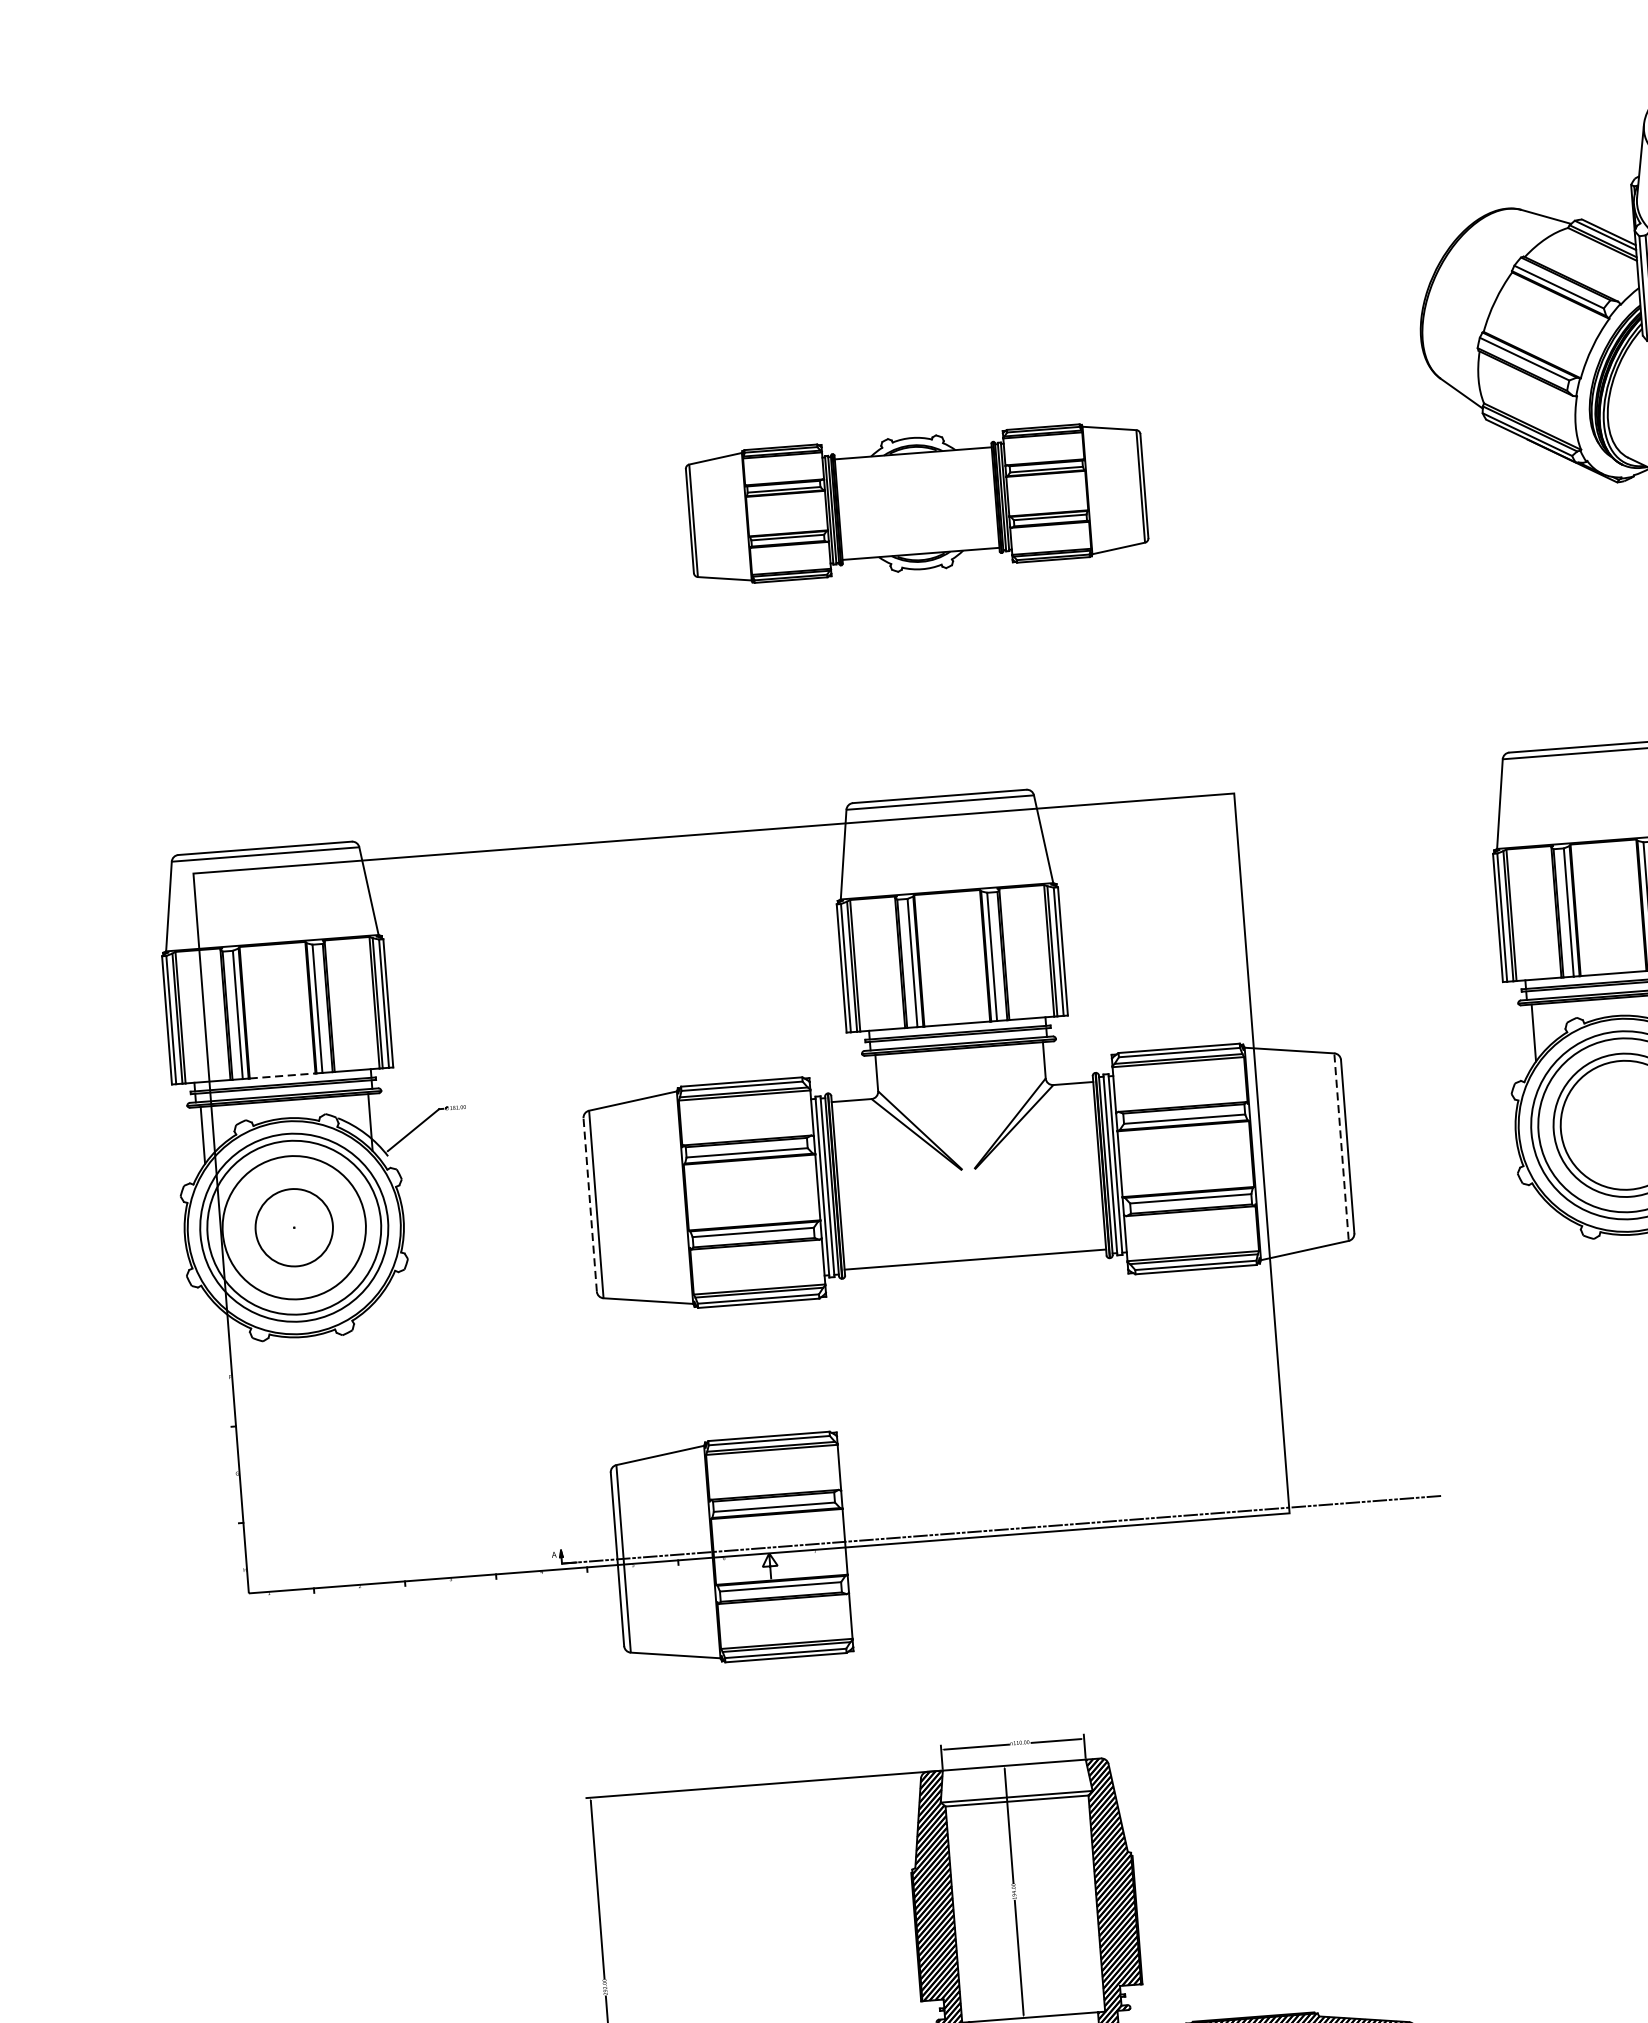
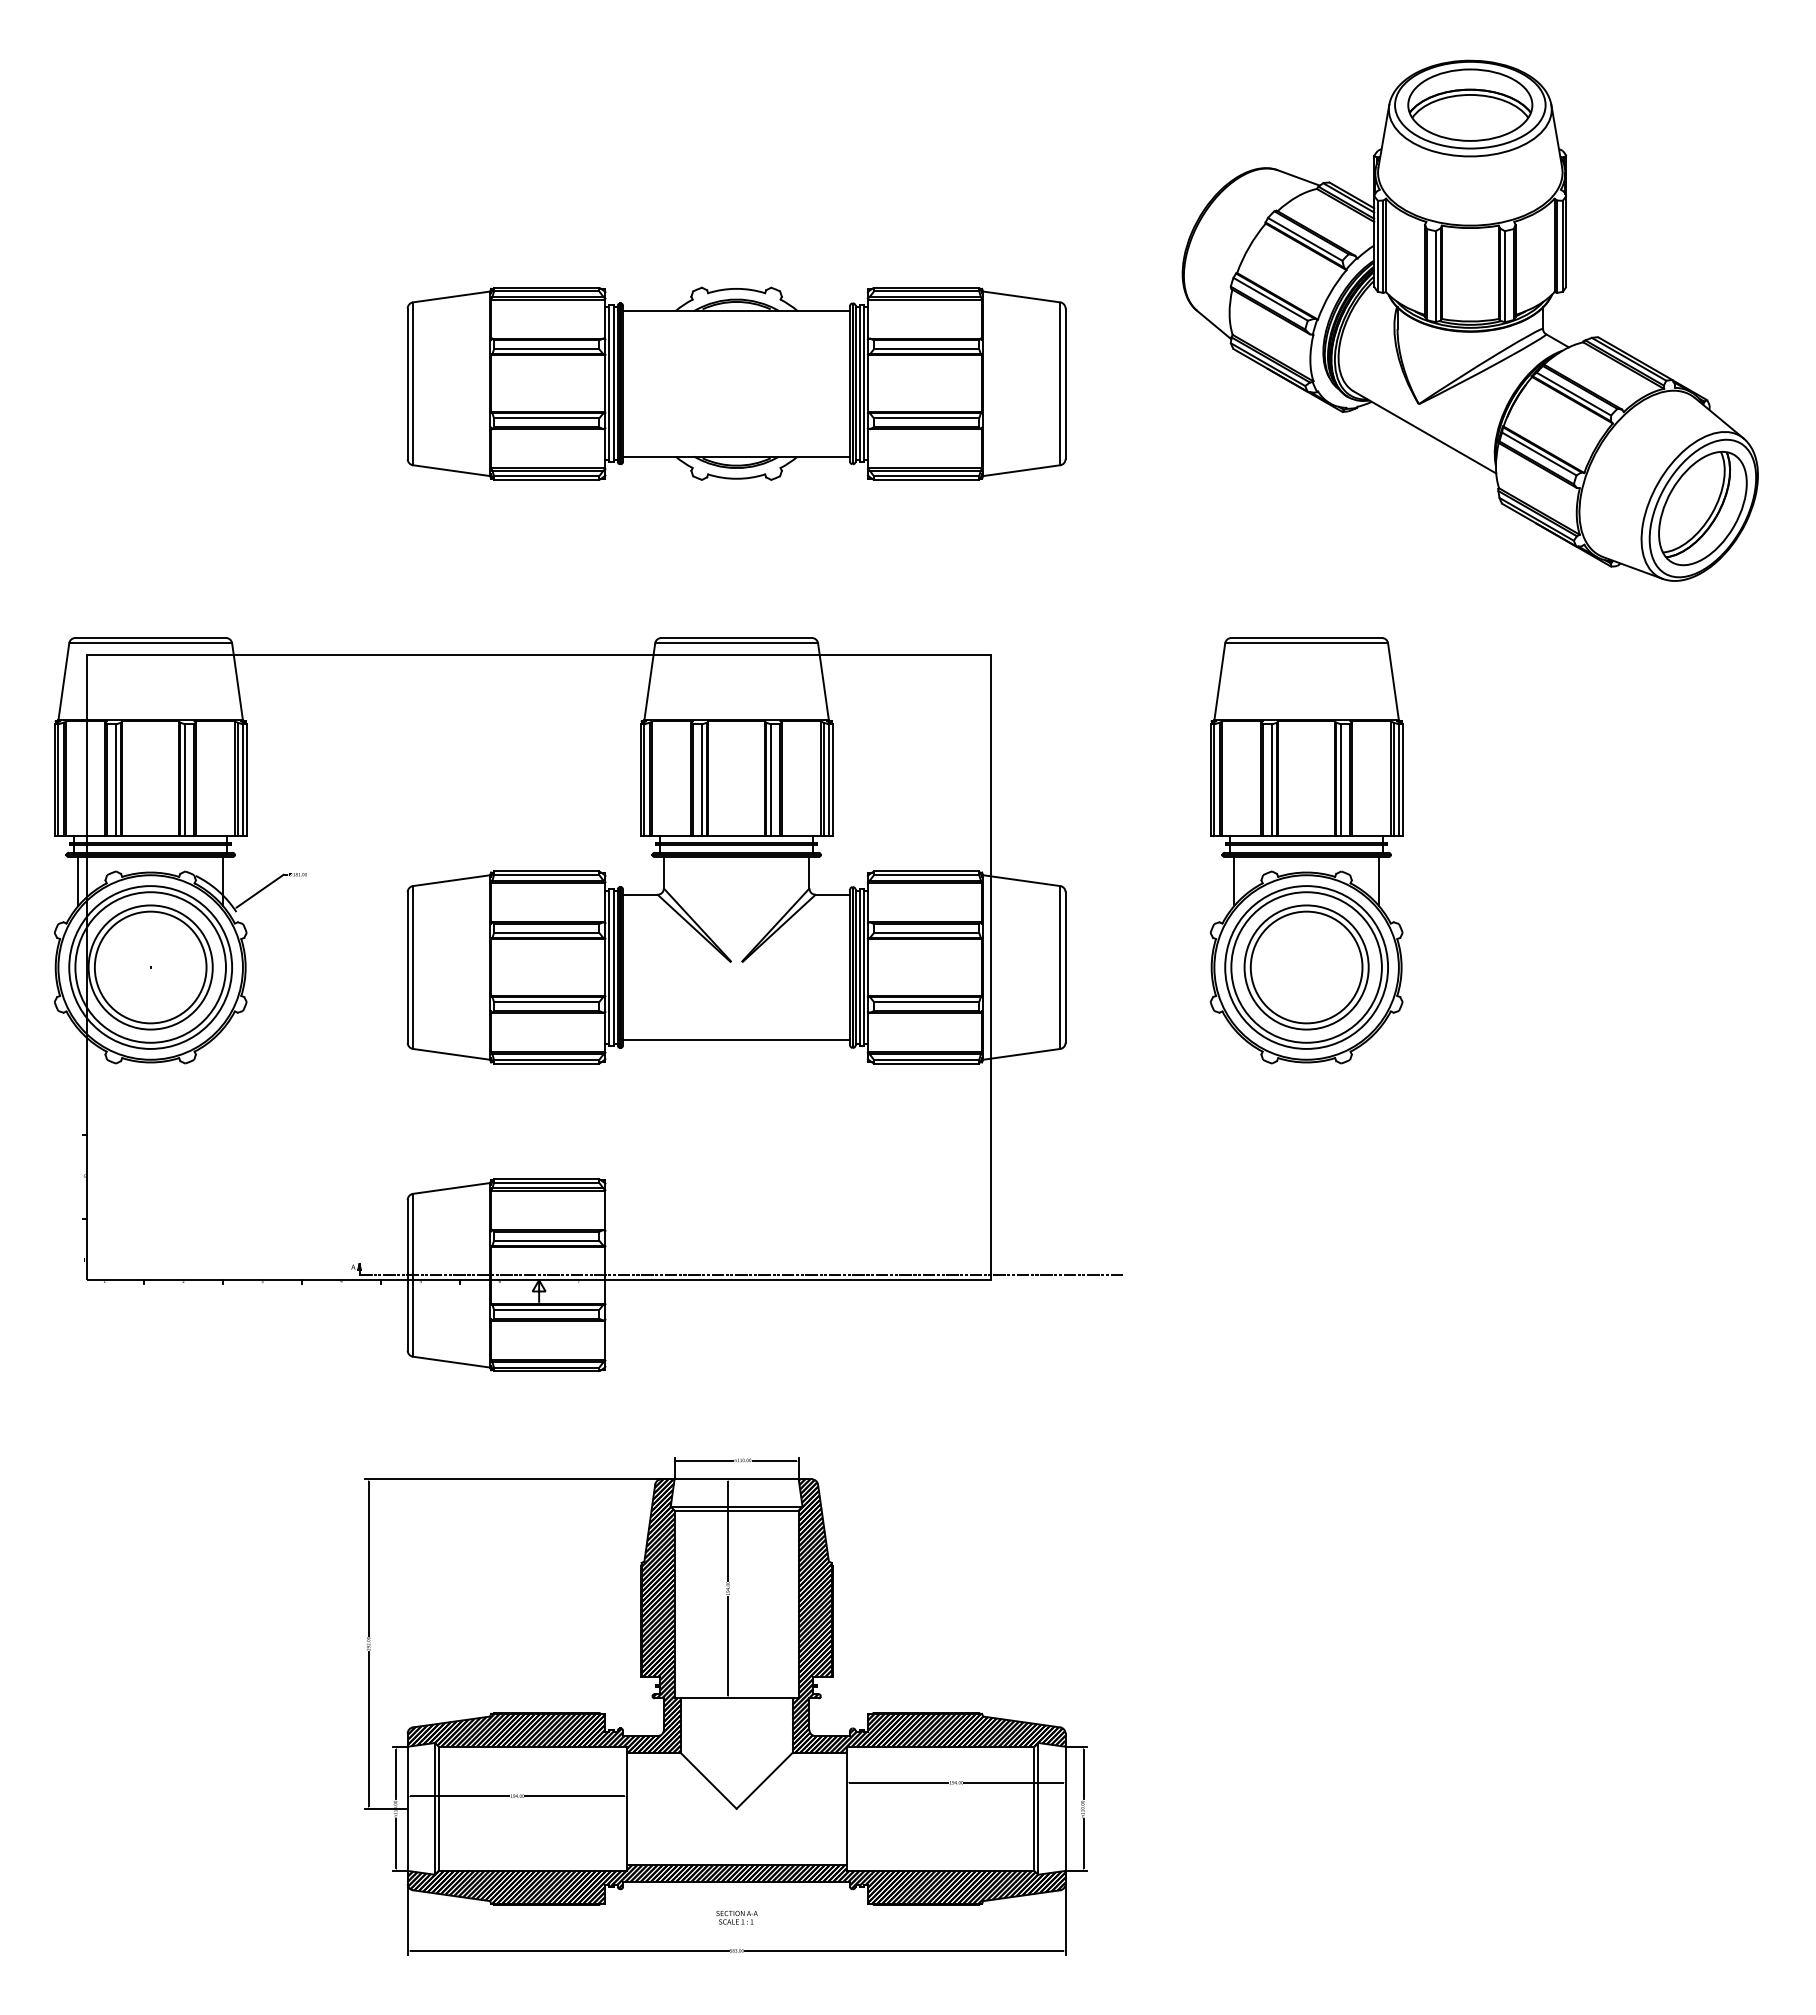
part: (917, 503) -> (736, 383), size x1.67
line: (282, 1075) -> (150, 835), dashed -> solid
line: (1341, 1147) -> (1060, 967), dashed -> solid
line: (589, 1204) -> (407, 967), dashed -> solid
circle: (294, 1227) -> (150, 967), size x1.67

